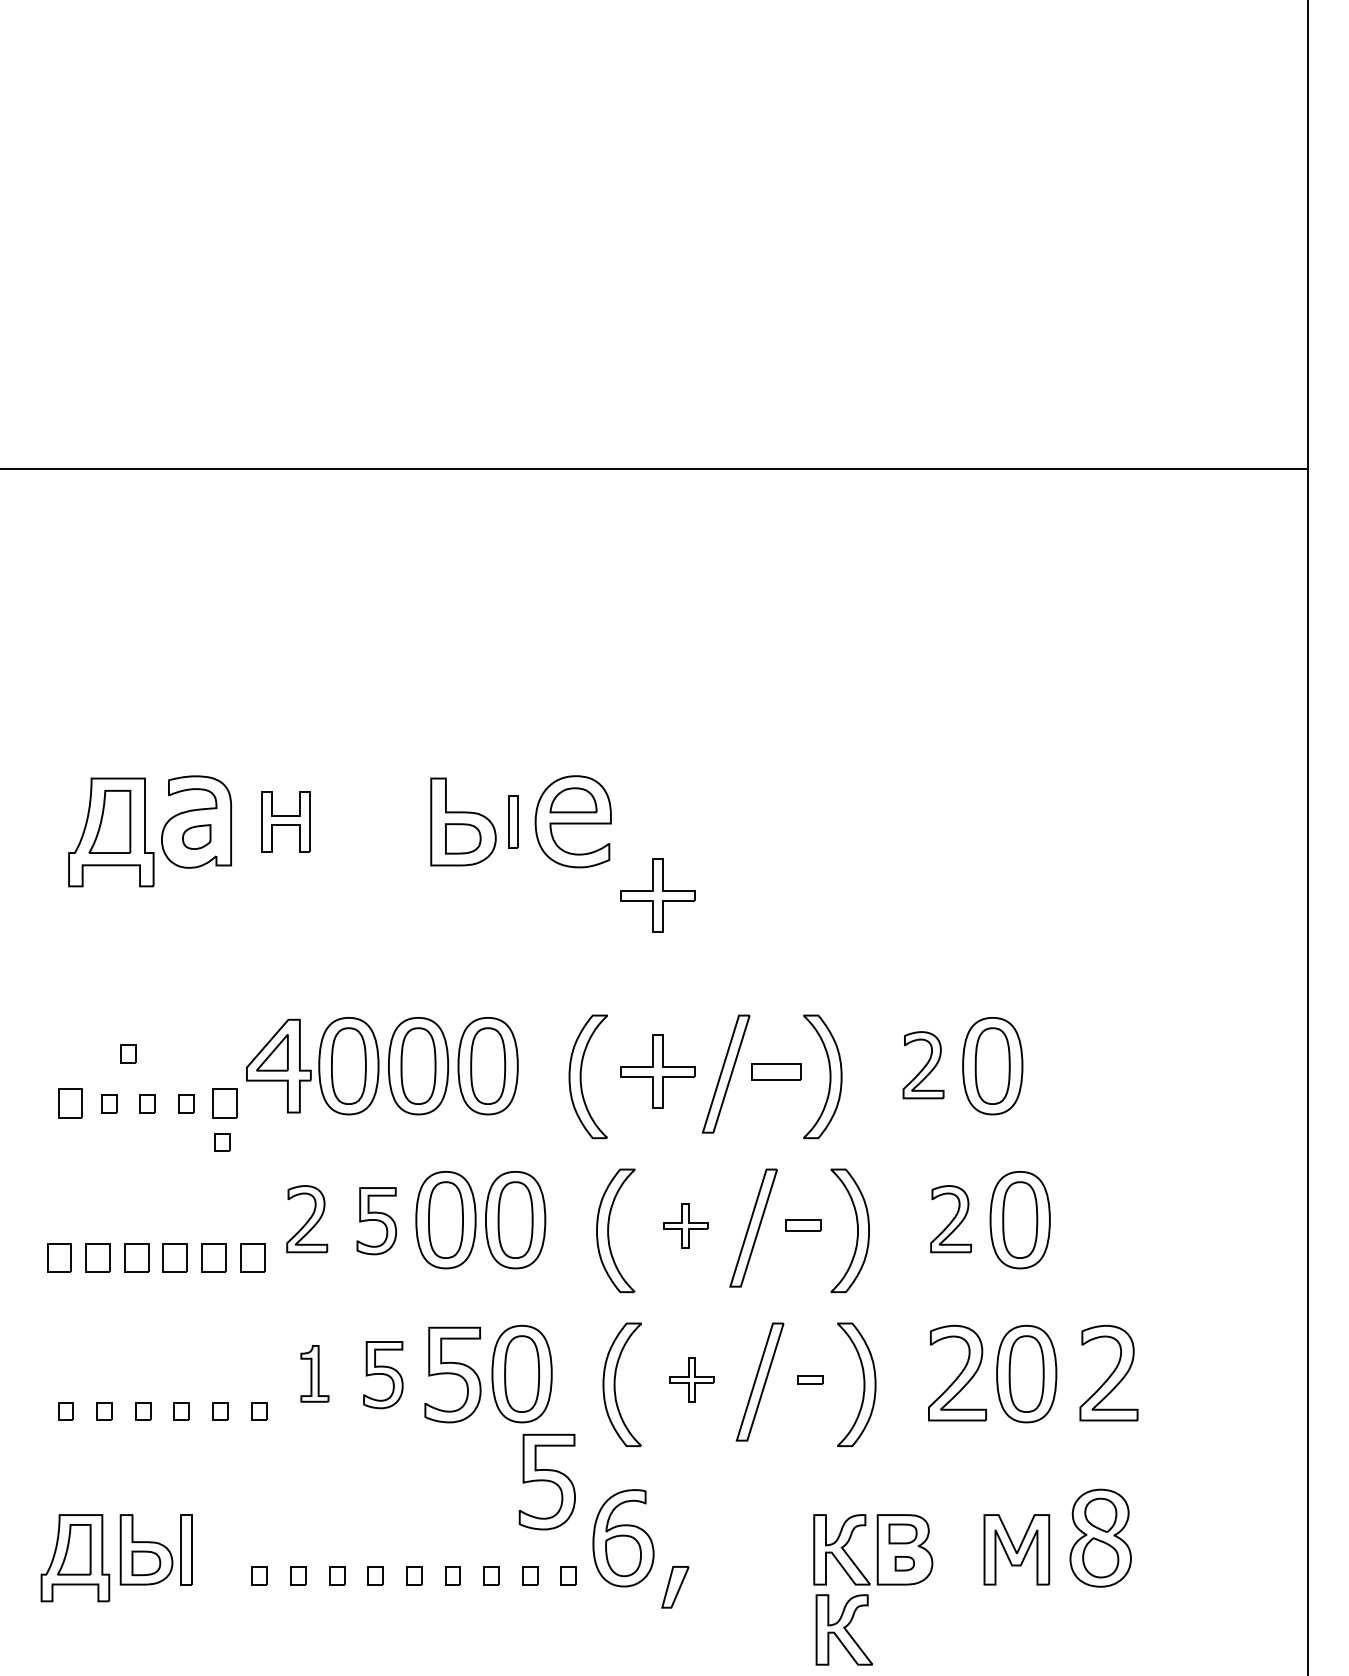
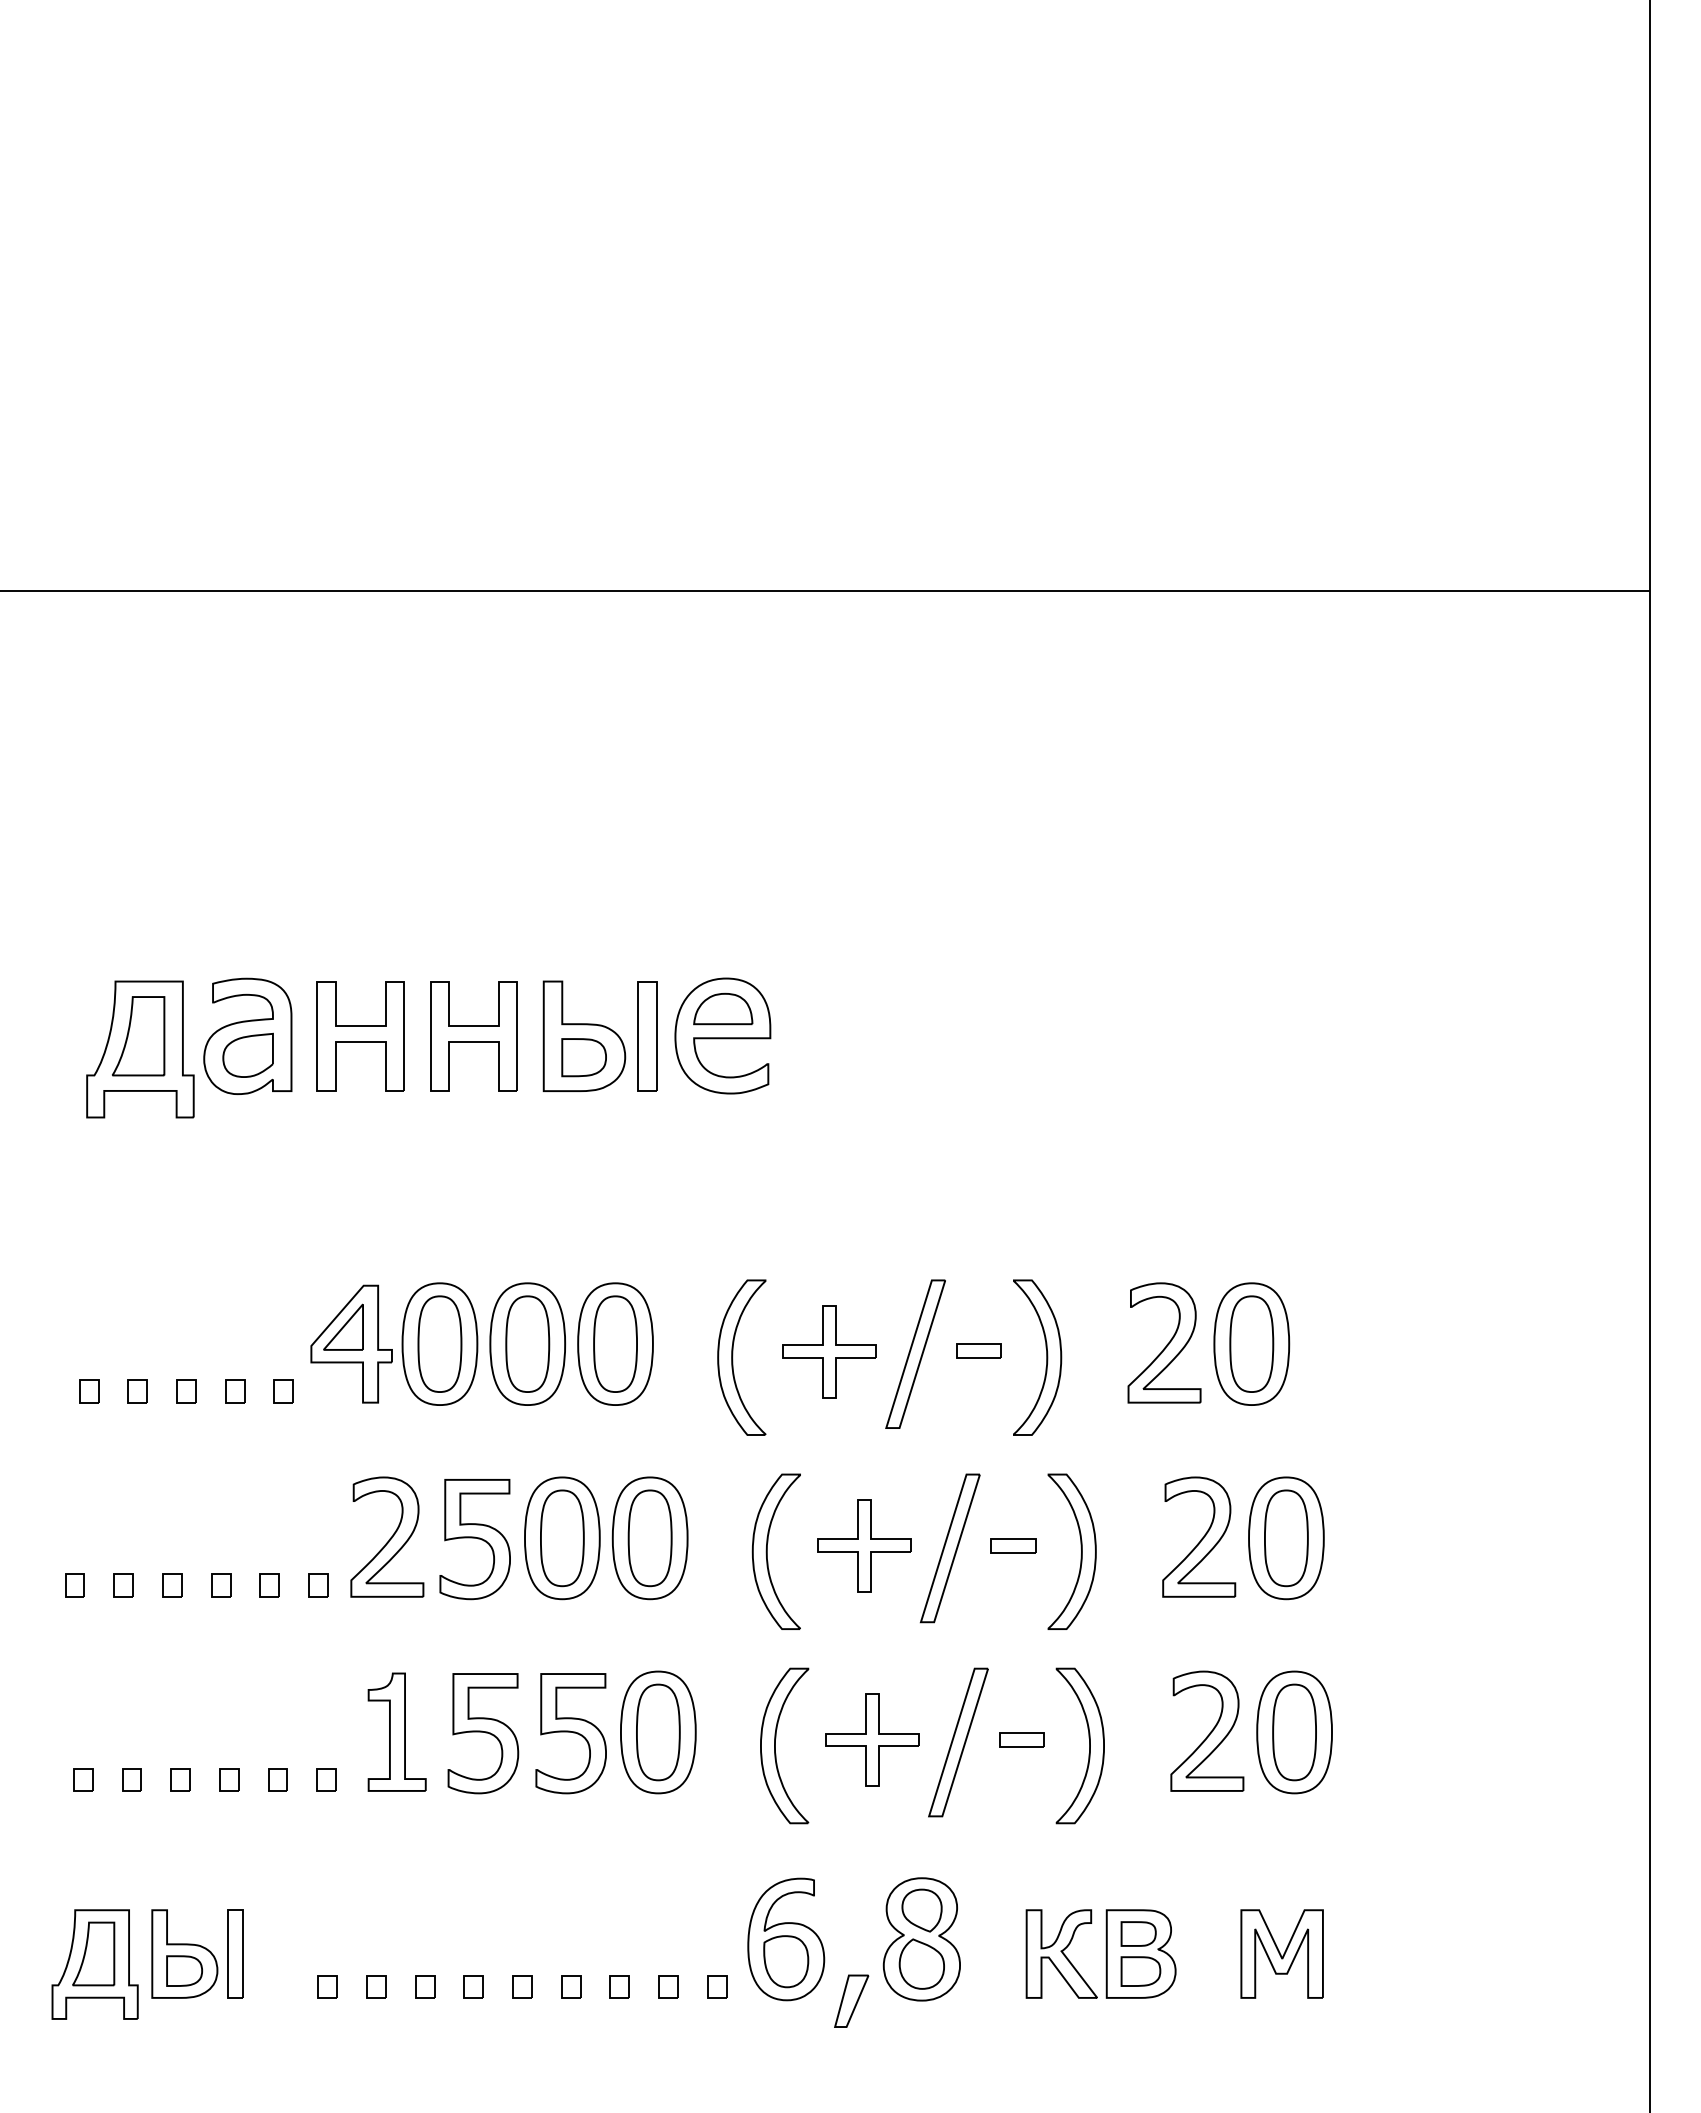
part: (285, 822) -> (360, 1036), size x1.43
part: (375, 822) -> (473, 1036), added
part: (513, 822) -> (647, 1036), size x1.67
part: (196, 836) -> (247, 1054), size x1.43
part: (657, 895) -> (829, 1129), removed
part: (128, 1053) -> (161, 1328), removed
part: (923, 1064) -> (1164, 1342), size x1.43
part: (776, 1071) -> (978, 1350), size x0.71
part: (70, 1103) -> (89, 1391), size x0.62
part: (224, 1103) -> (283, 1391), size x0.62
part: (222, 1142) -> (280, 1440), removed
part: (307, 1218) -> (387, 1536), size x1.43
part: (951, 1218) -> (1199, 1536), size x1.43
part: (376, 1221) -> (474, 1539), size x1.43
part: (685, 1225) -> (864, 1545), size x1.67
part: (59, 1257) -> (74, 1585), size x0.62
part: (97, 1257) -> (123, 1585), size x0.62
part: (136, 1257) -> (172, 1585), size x0.62
part: (175, 1257) -> (221, 1585), size x0.62
part: (213, 1257) -> (269, 1585), size x0.62
part: (252, 1257) -> (318, 1585), size x0.62
part: (1109, 1372) -> (1398, 1730), removed
part: (314, 1373) -> (396, 1731), size x1.67
part: (383, 1374) -> (483, 1733), size x1.43
part: (691, 1379) -> (872, 1739), size x1.67
part: (810, 1379) -> (1021, 1739), size x1.43
part: (546, 1481) -> (689, 1868), removed
part: (1100, 1538) -> (921, 1939), moved
part: (904, 1563) -> (1140, 1971), size x1.67
part: (844, 1629) -> (1064, 2054), removed

